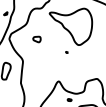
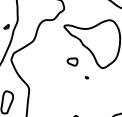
part: (36, 39) -> (71, 62), moved

